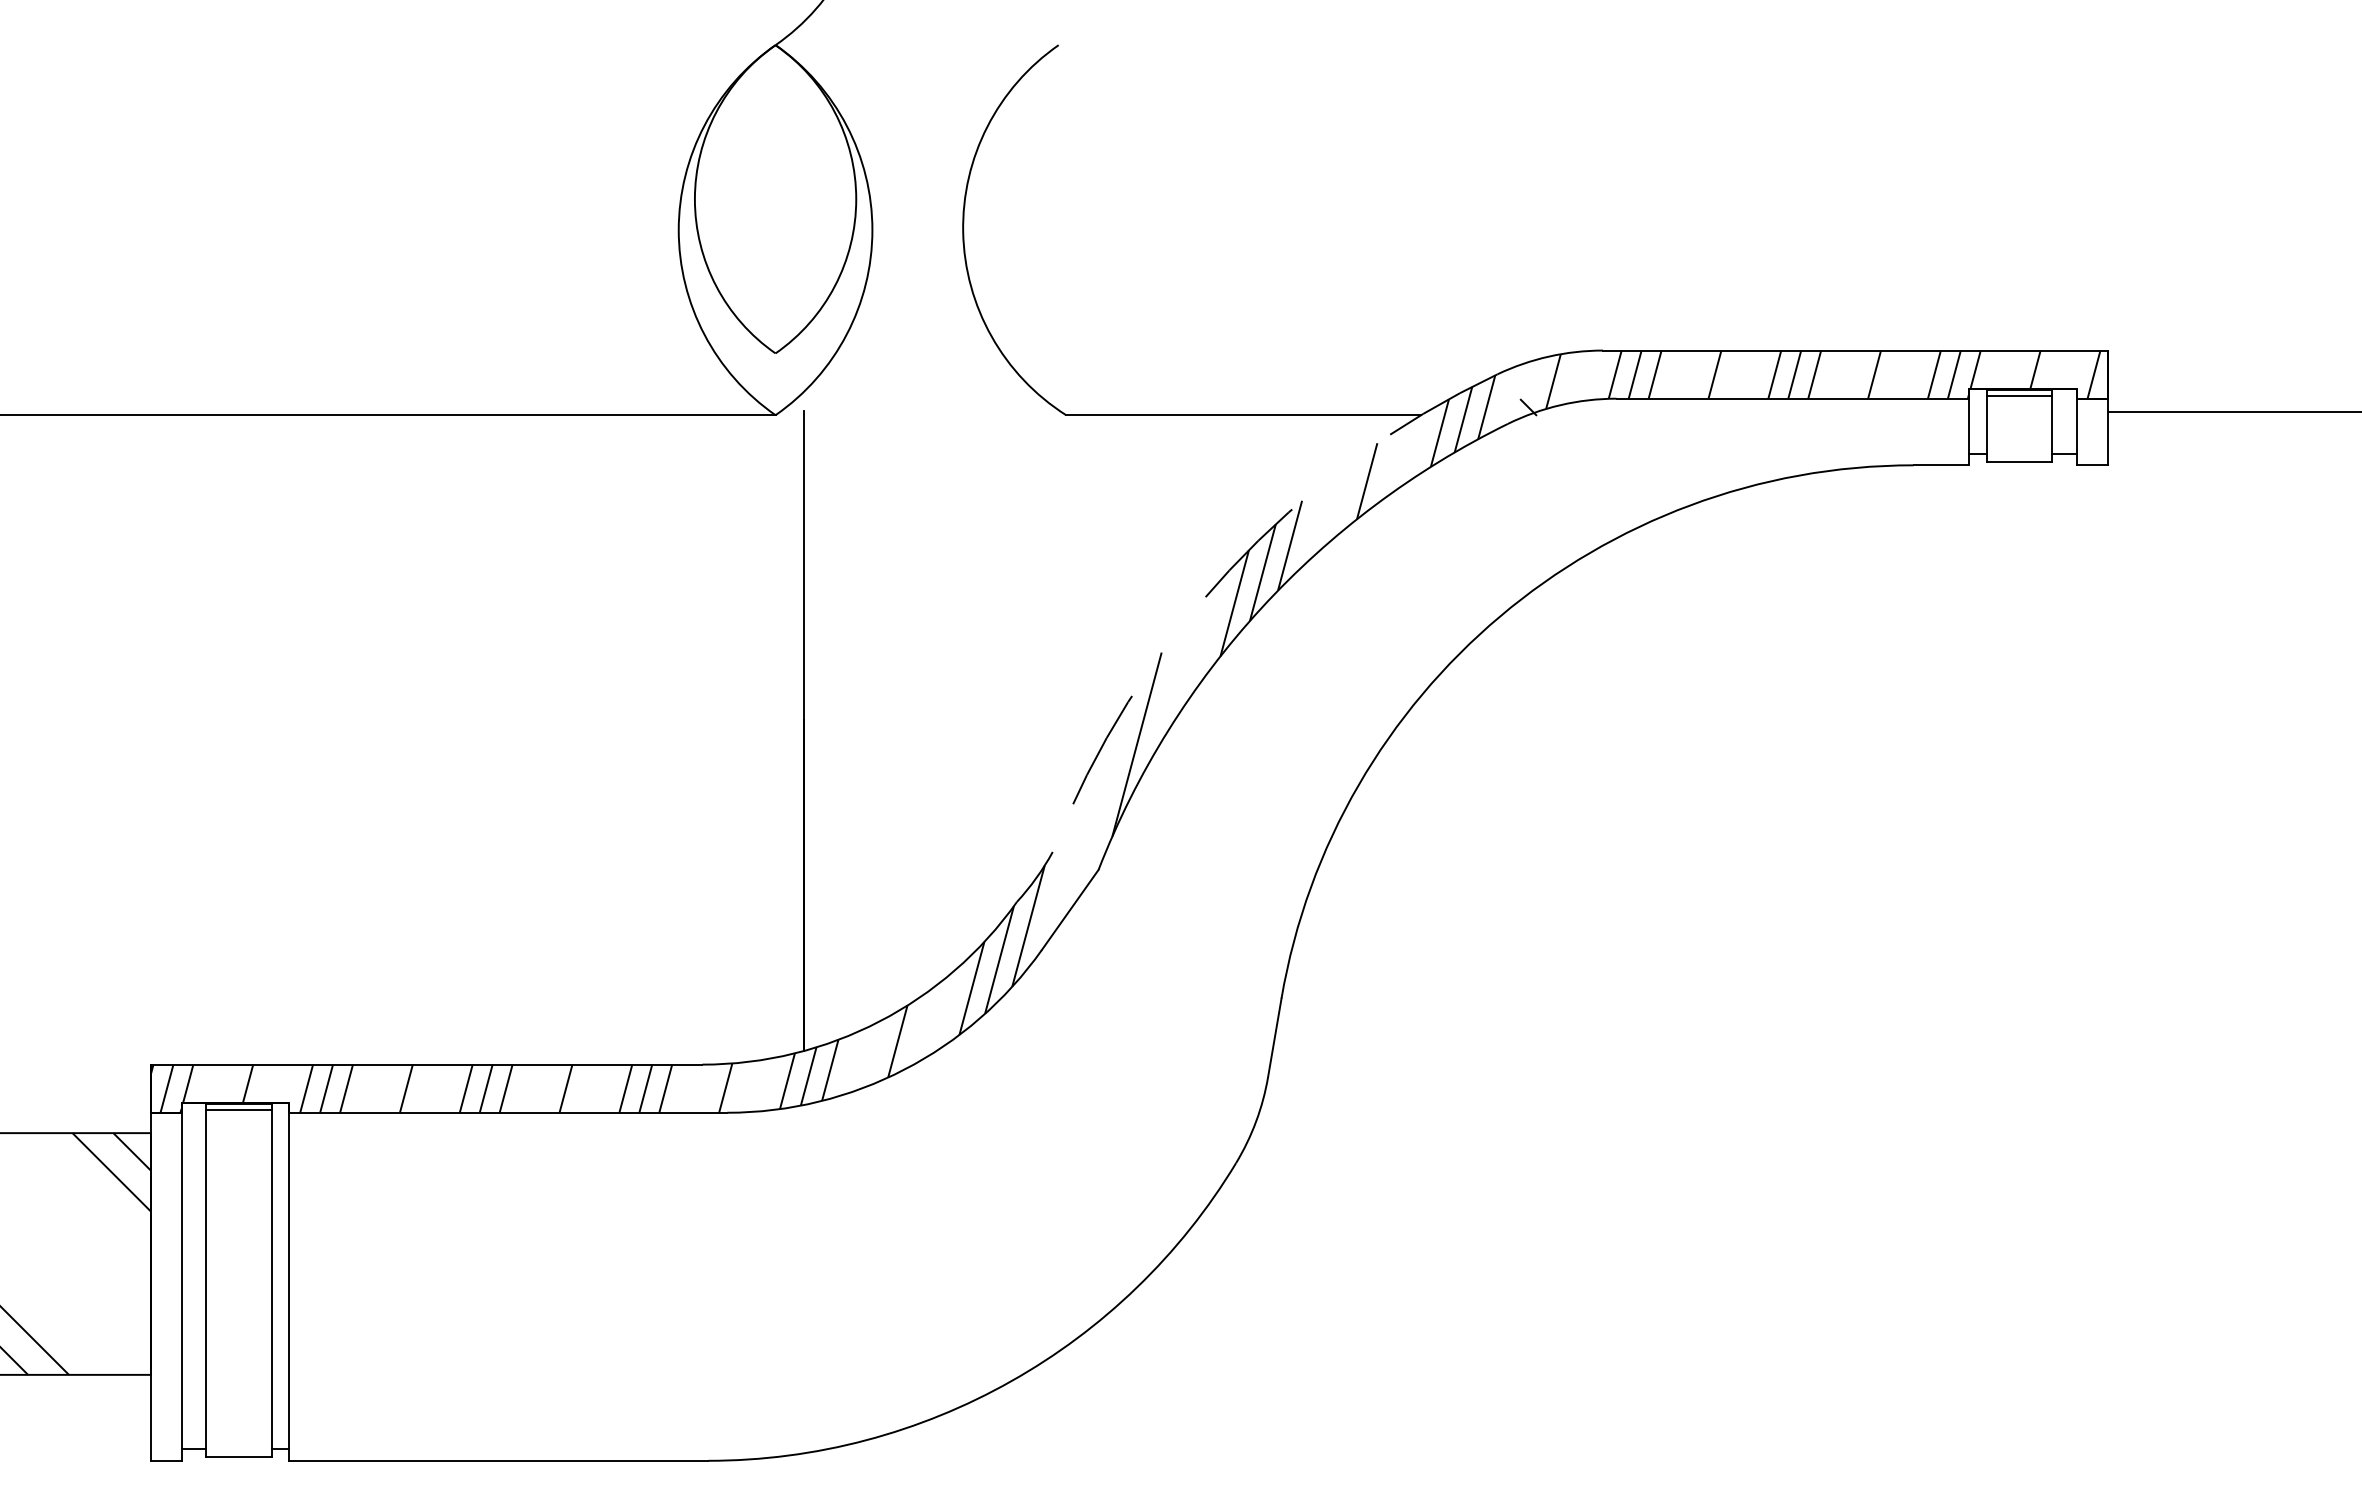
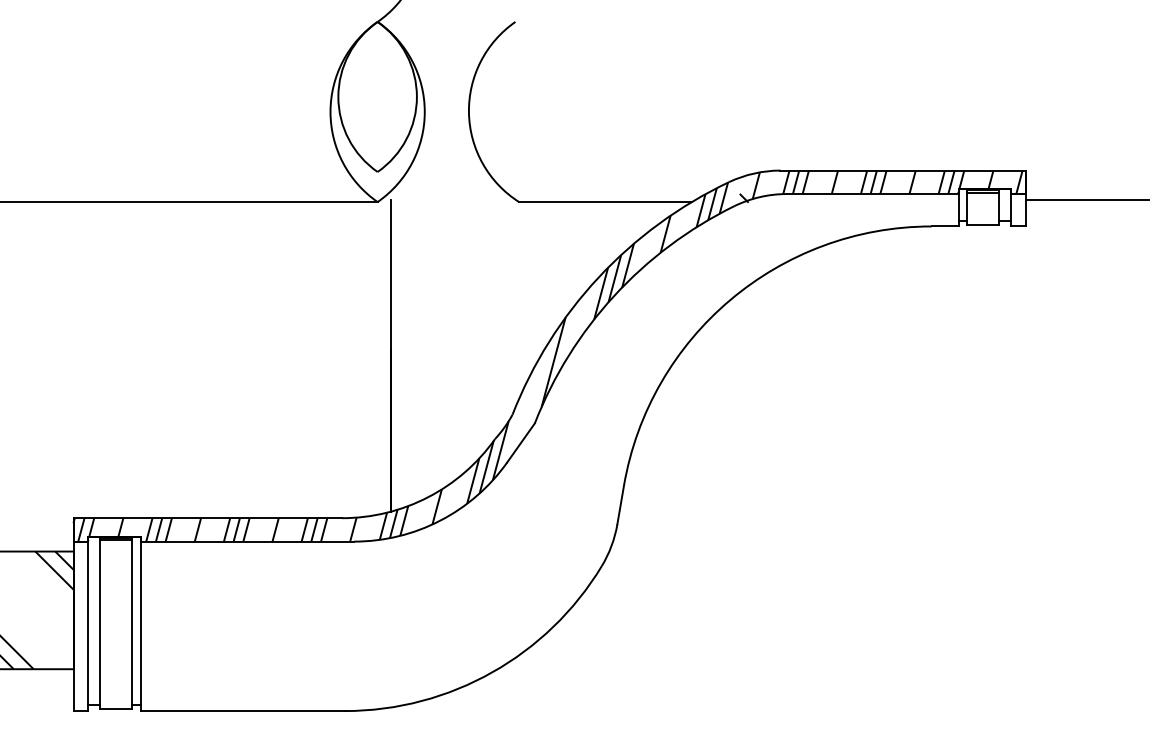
arc: (1229, 570) -> (598, 277), dashed -> solid

